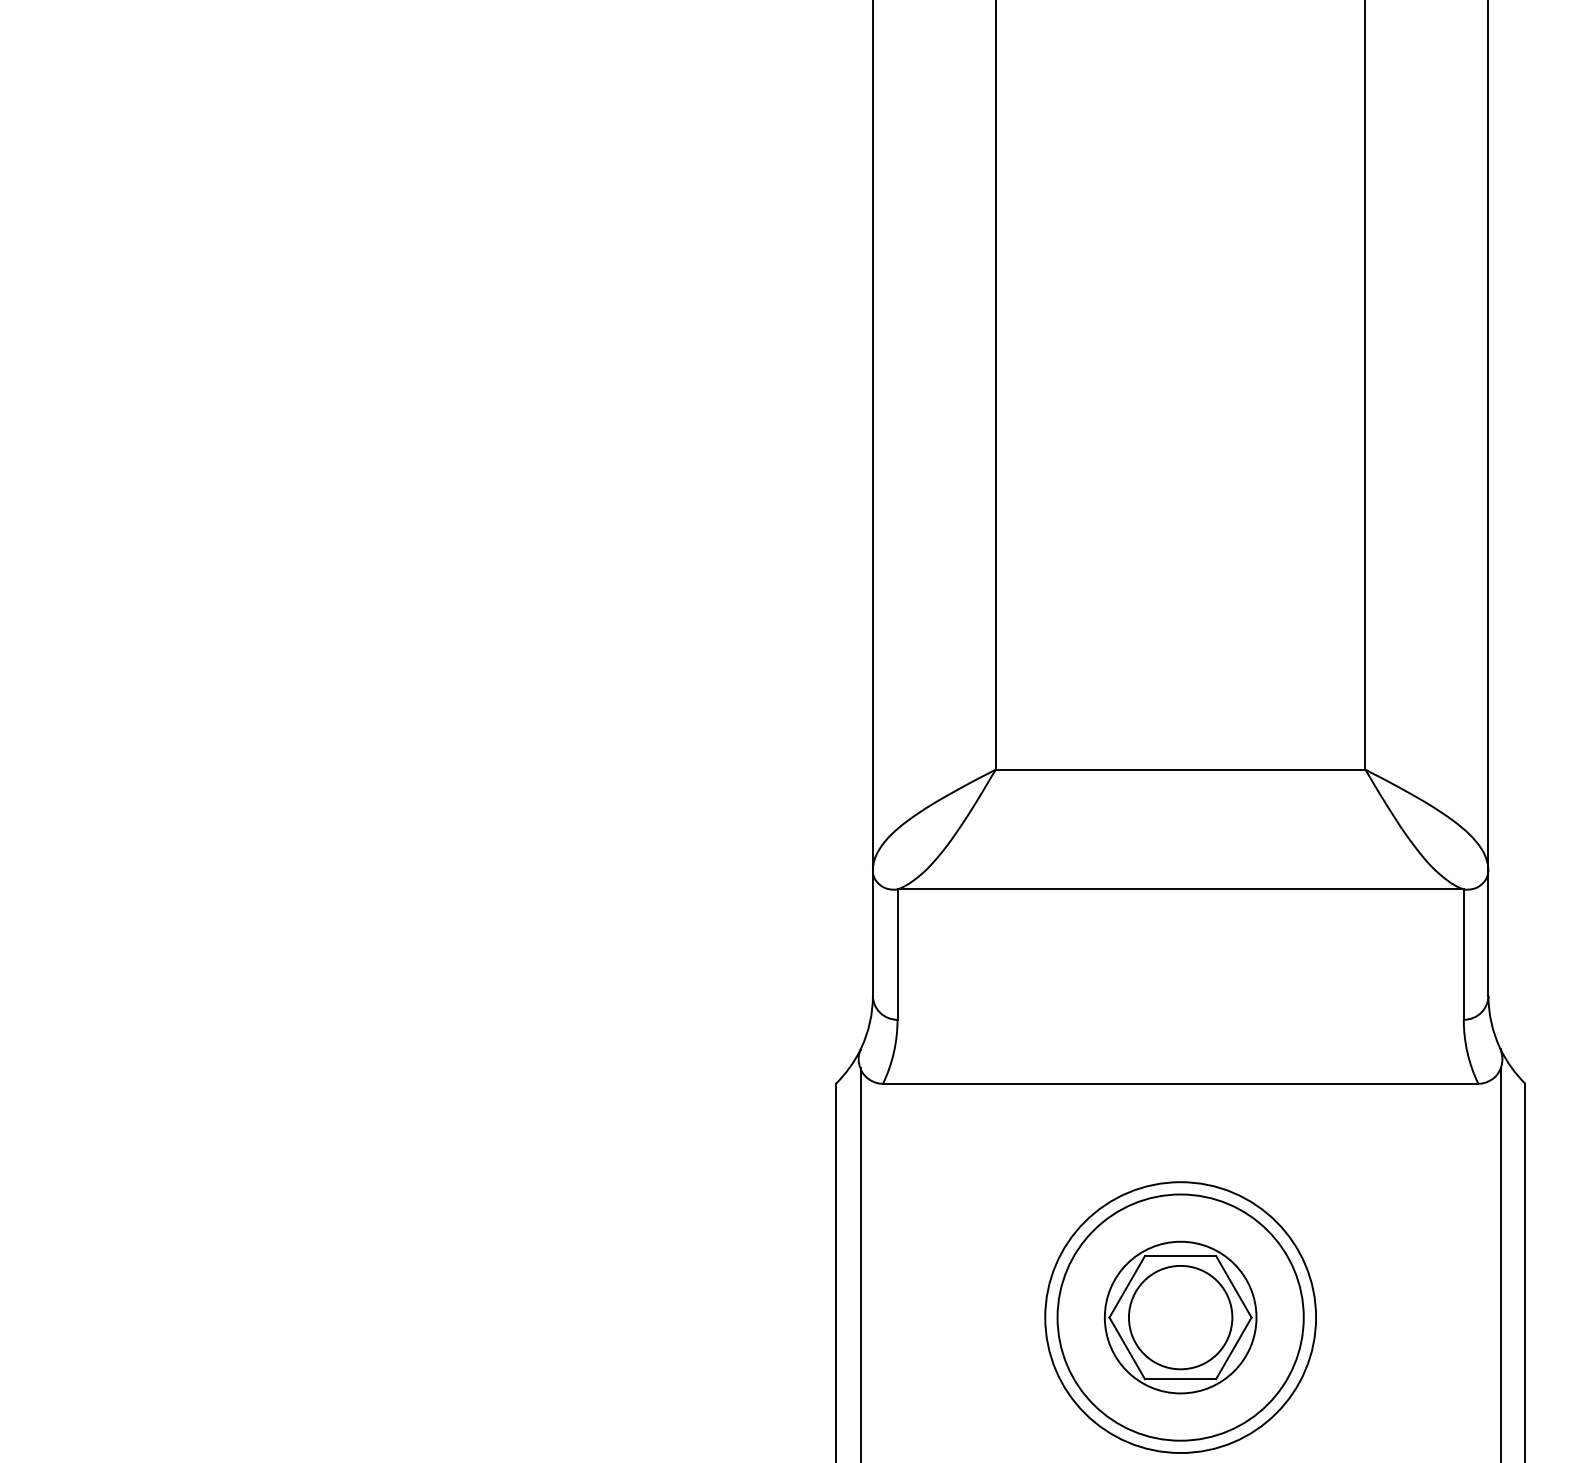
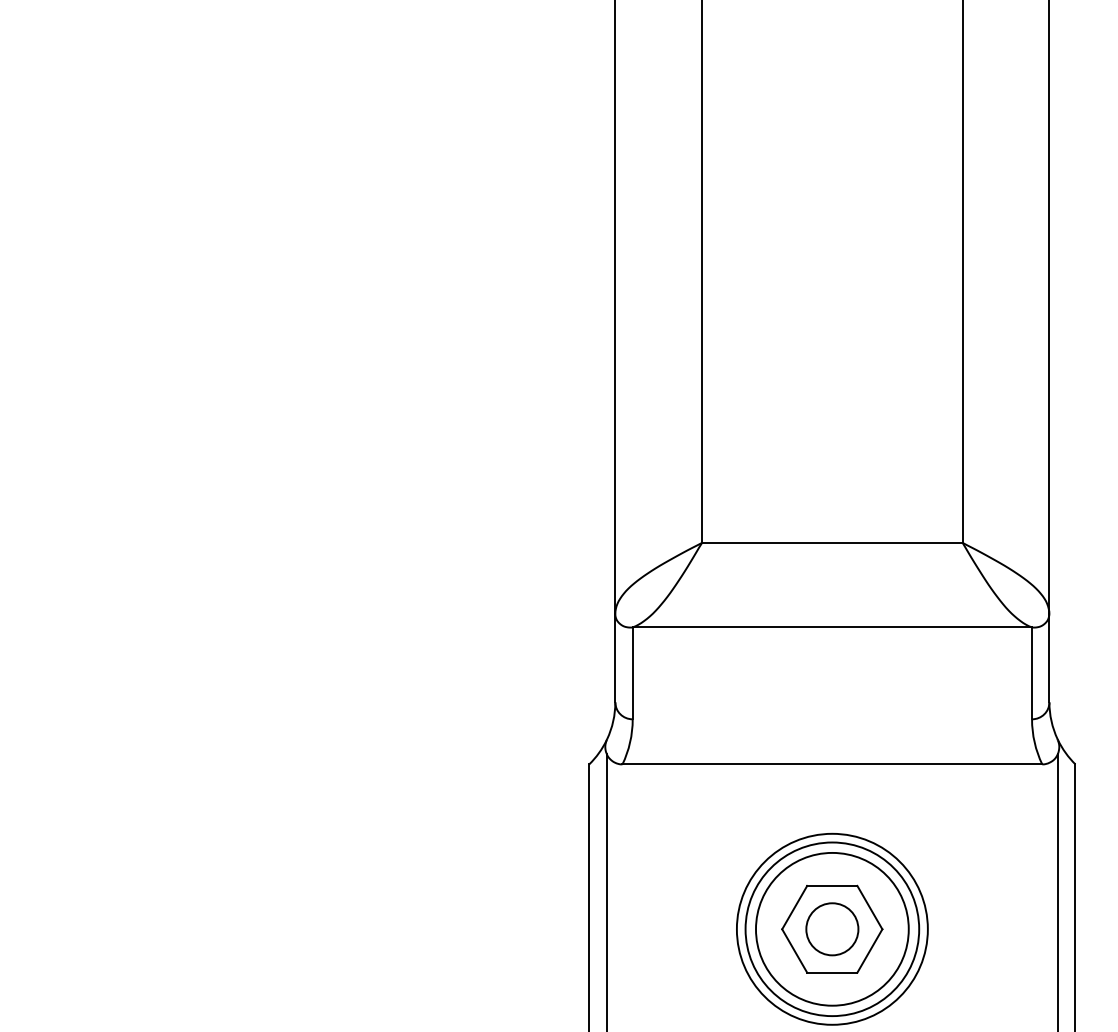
circle: (1180, 1317) -> (832, 929), size x0.71
circle: (1180, 1317) -> (832, 929), size x1.43

